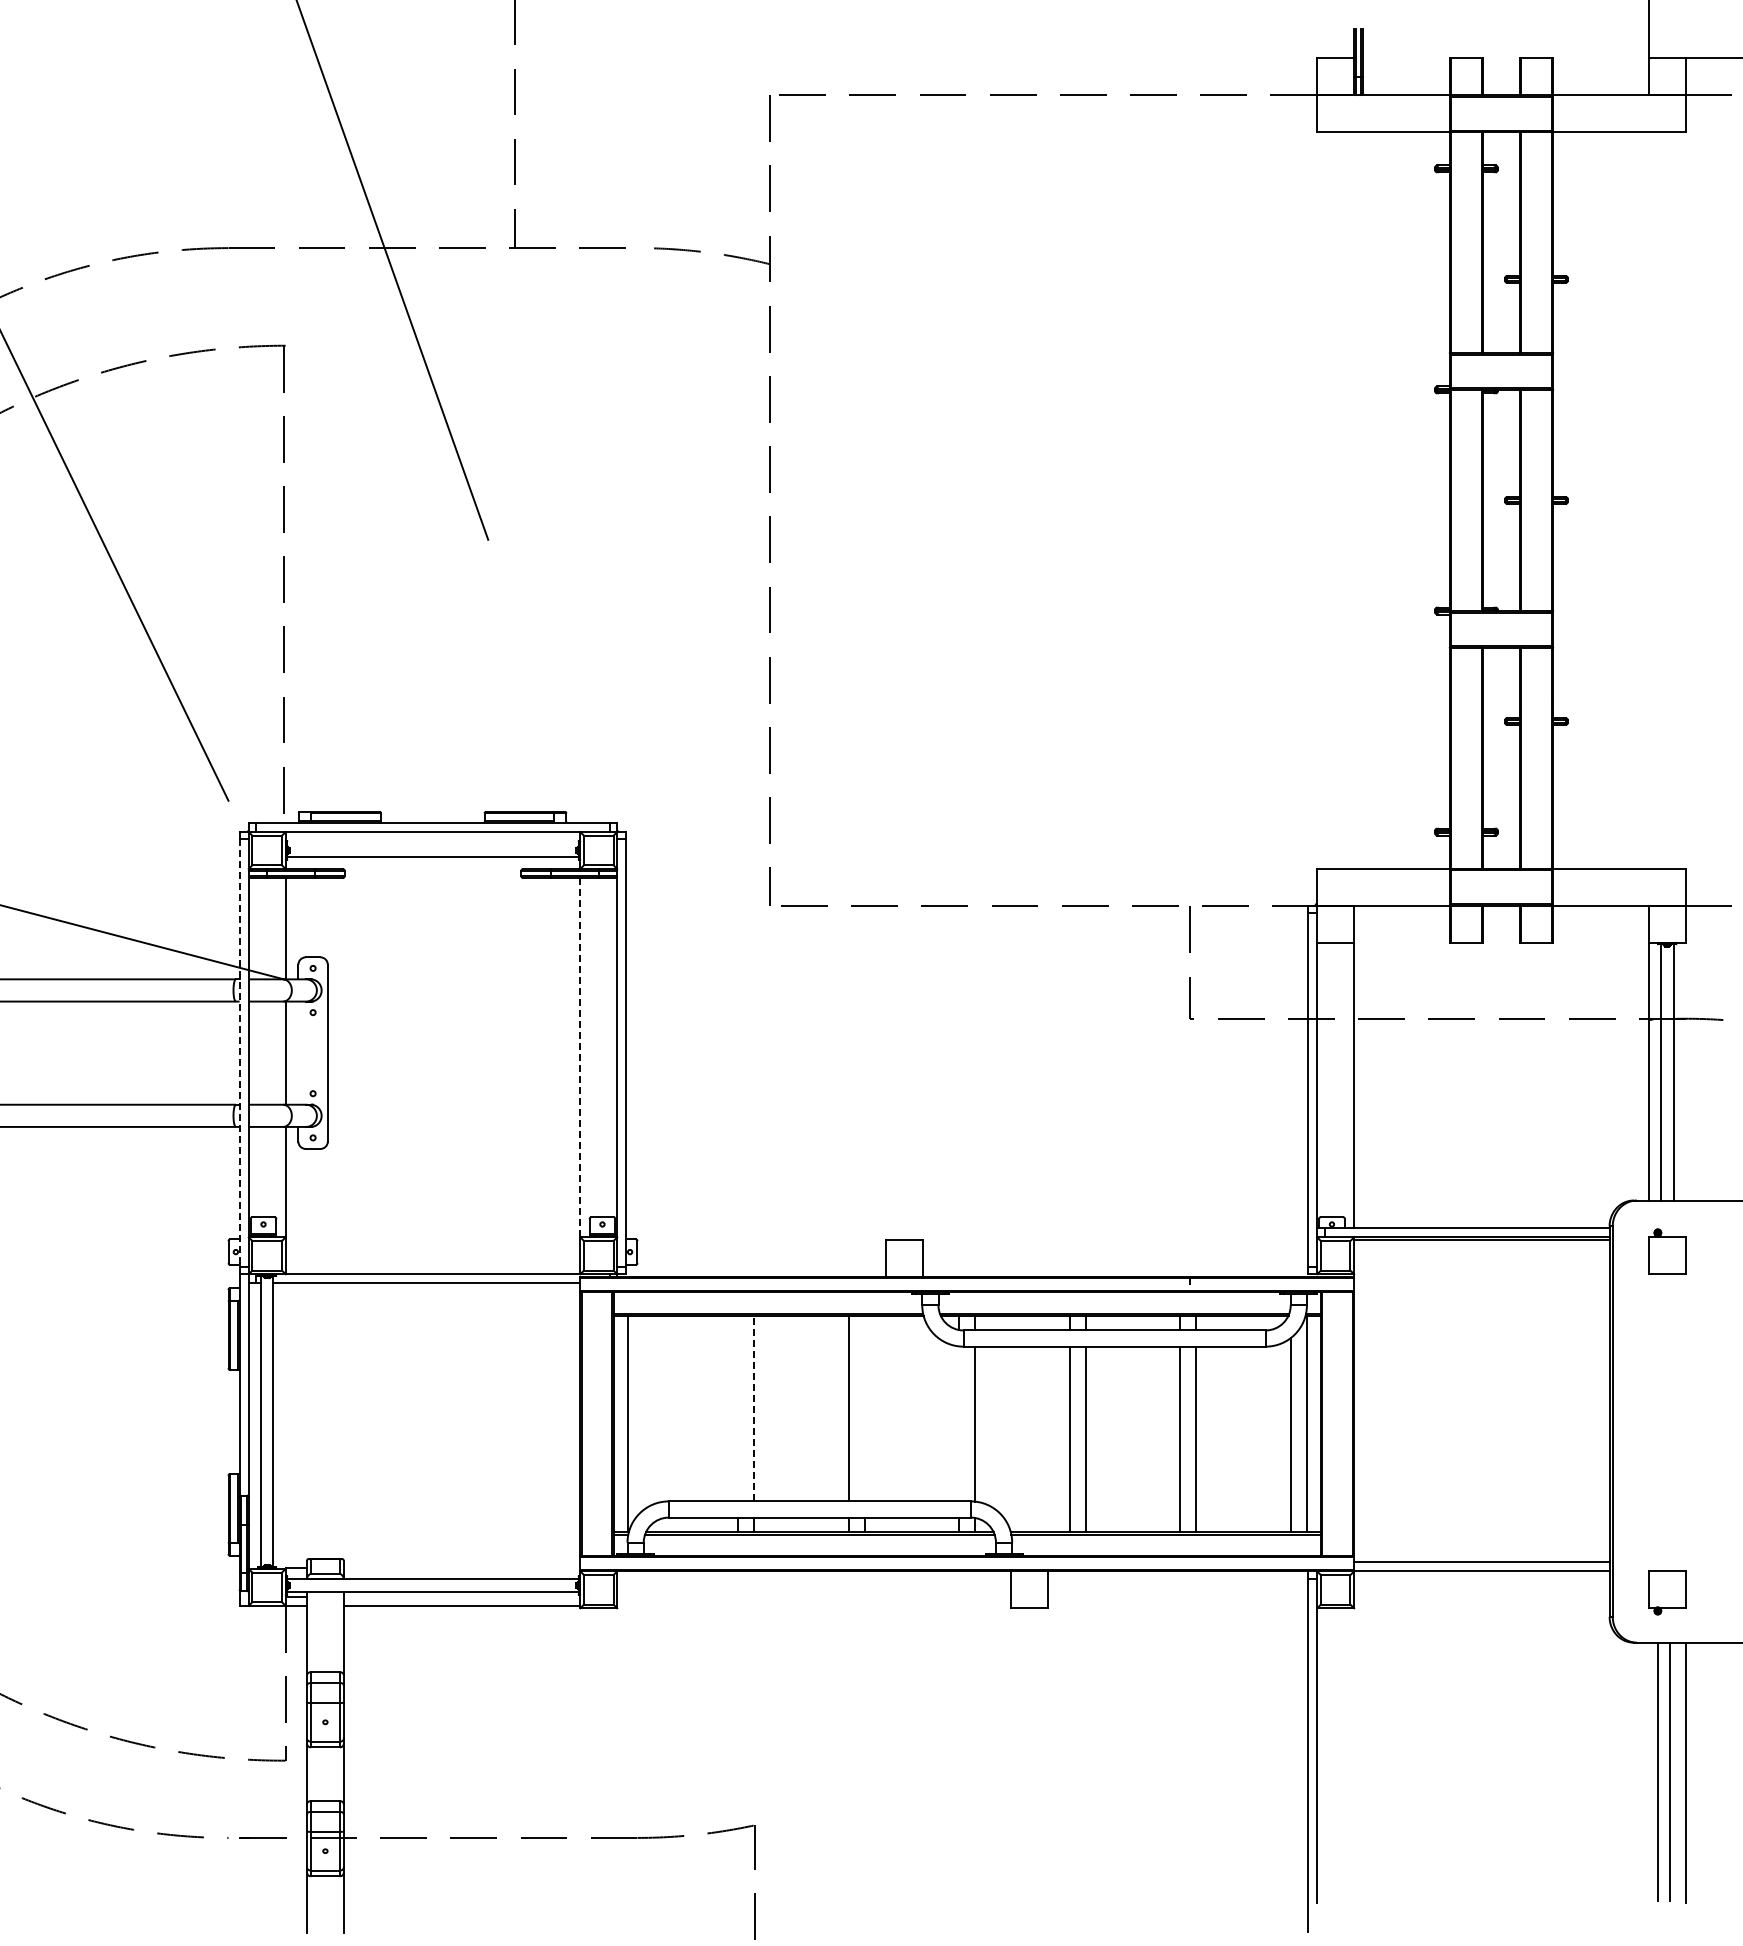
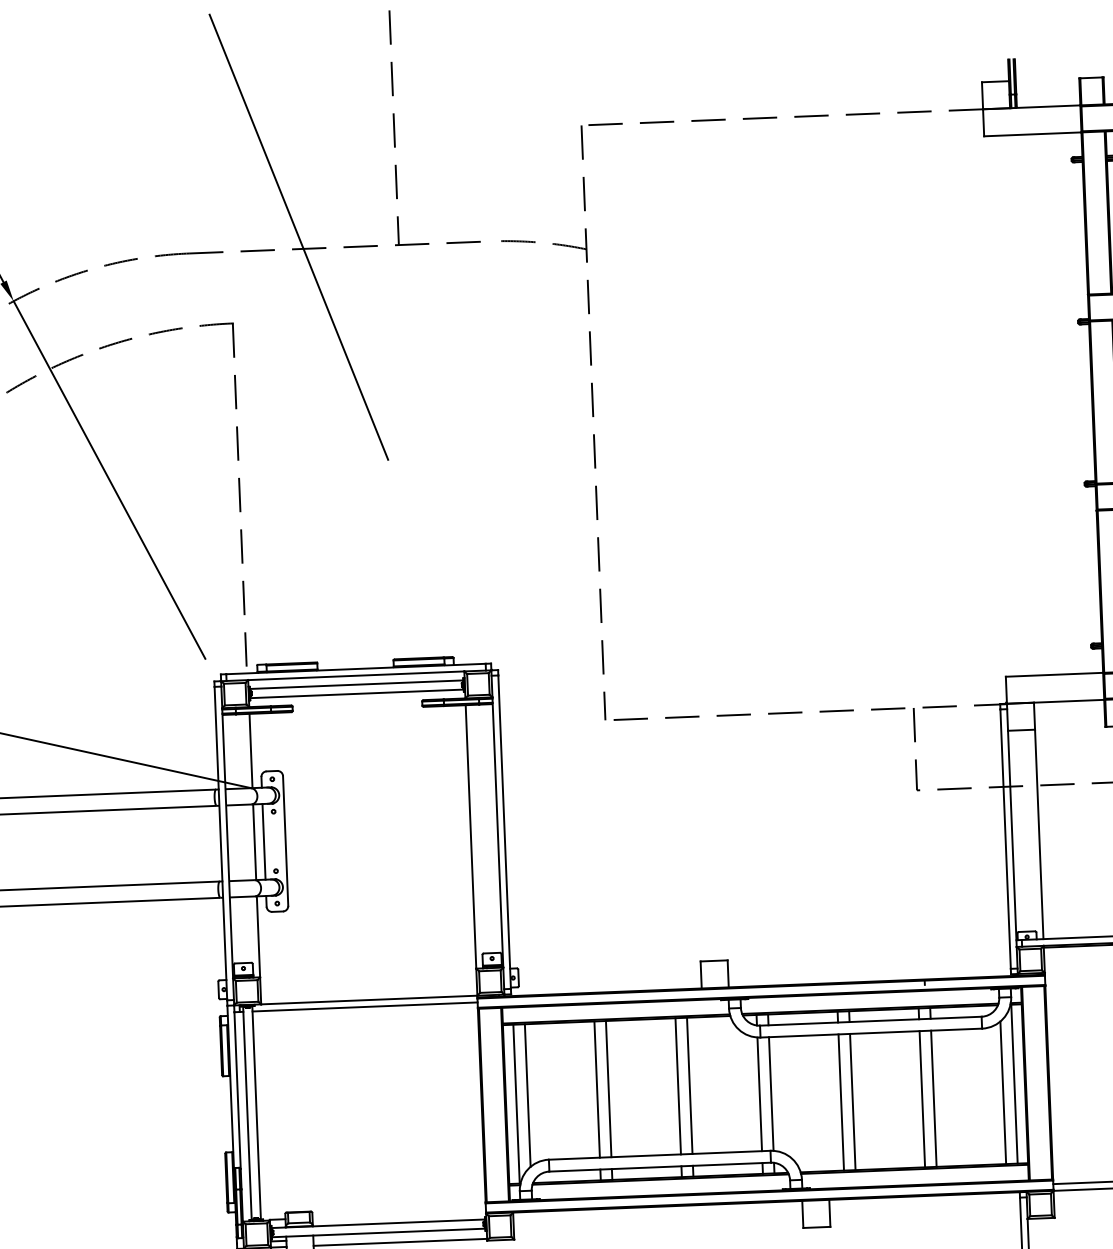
line: (432, 844) -> (356, 684), added
line: (298, 1052) -> (264, 841), added
line: (239, 1053) -> (220, 843), dashed -> solid
line: (580, 1057) -> (471, 836), dashed -> solid
line: (738, 1408) -> (597, 1089), added
line: (754, 1408) -> (609, 1089), dashed -> solid
line: (864, 1408) -> (689, 1085), added
line: (643, 1412) -> (527, 1095), added
line: (959, 1423) -> (759, 1094), added

